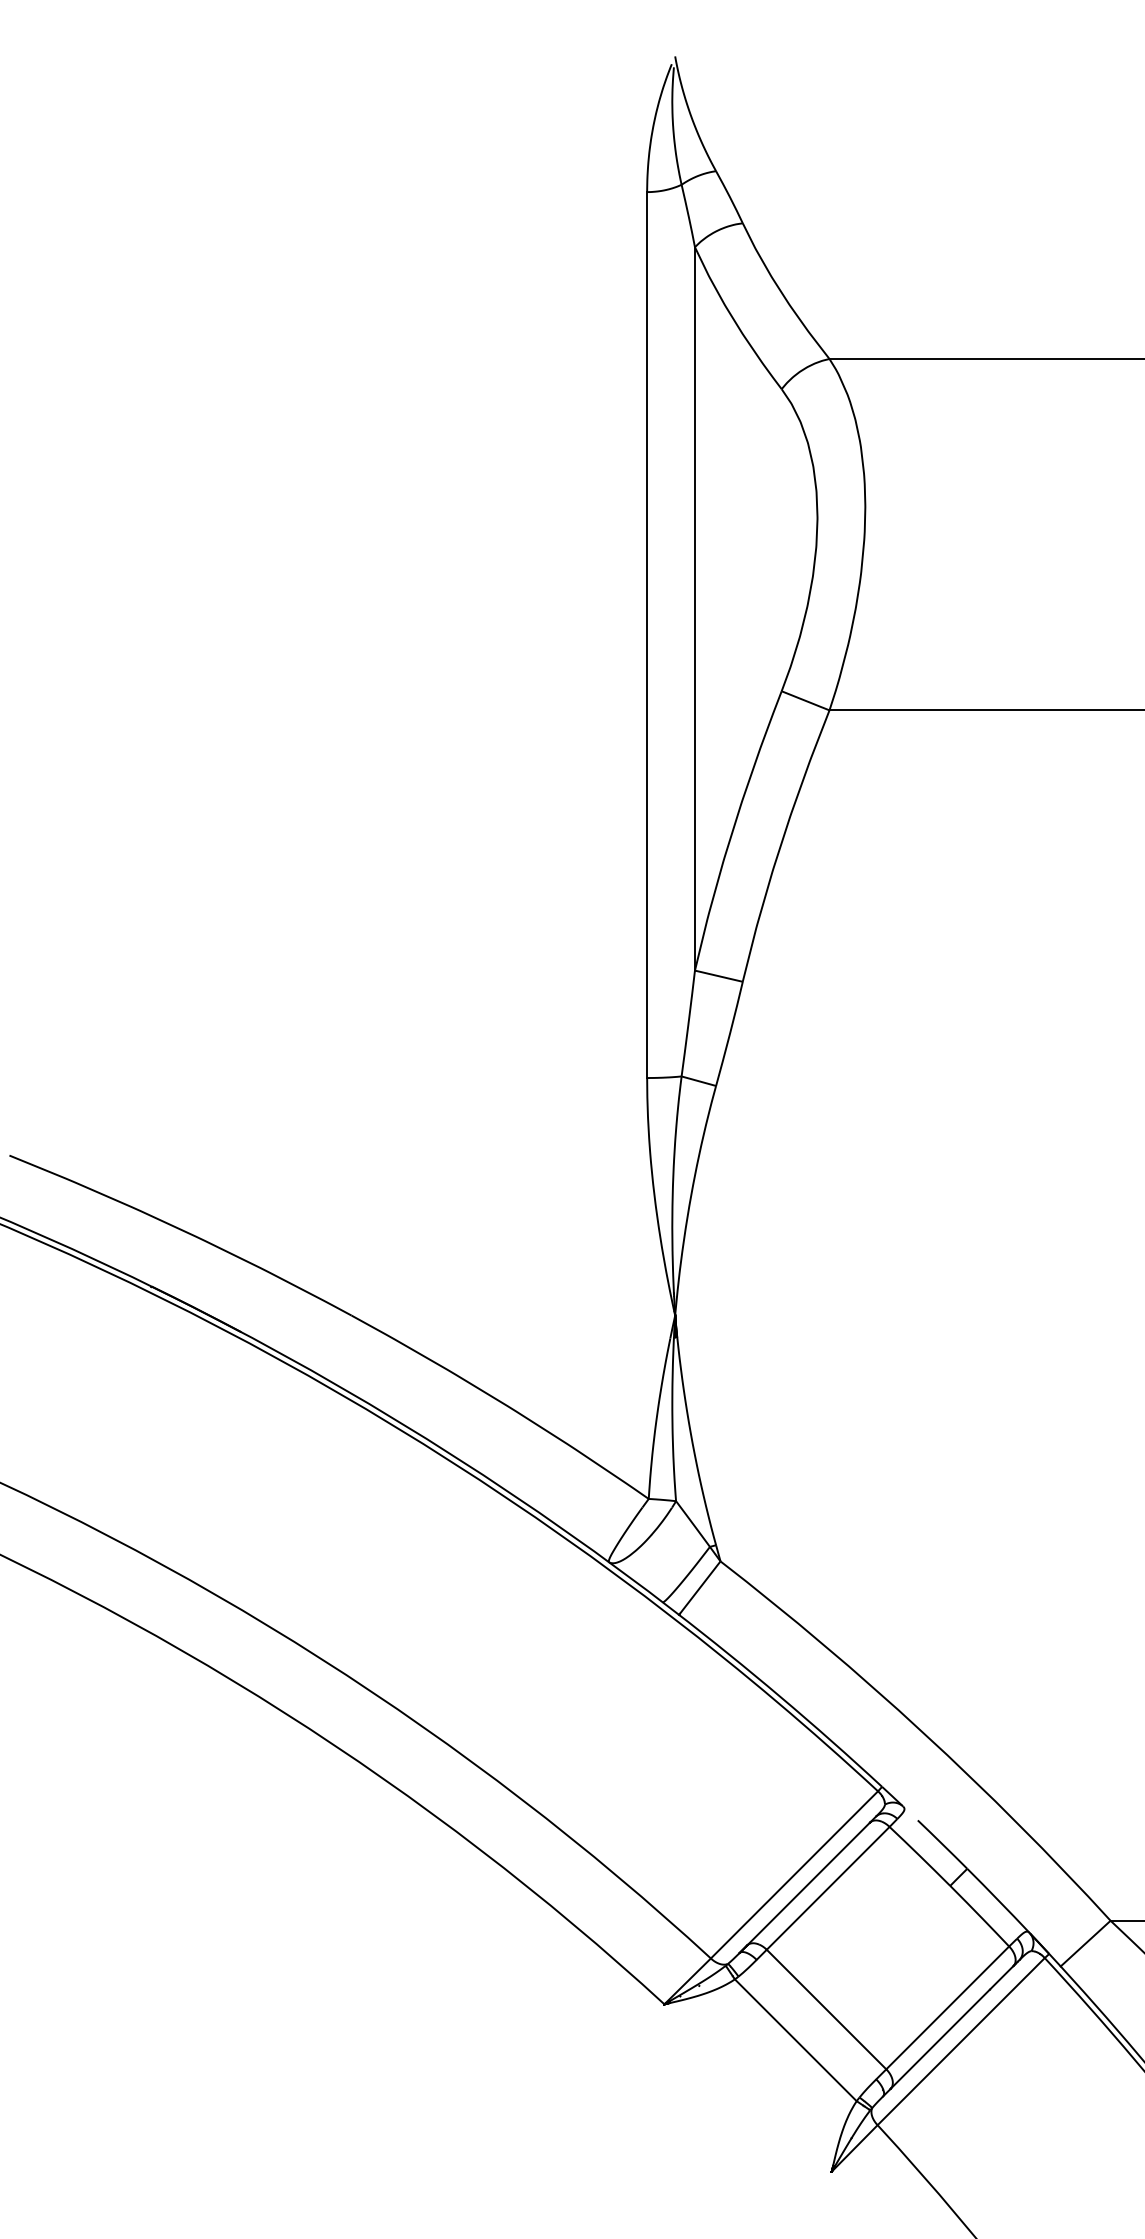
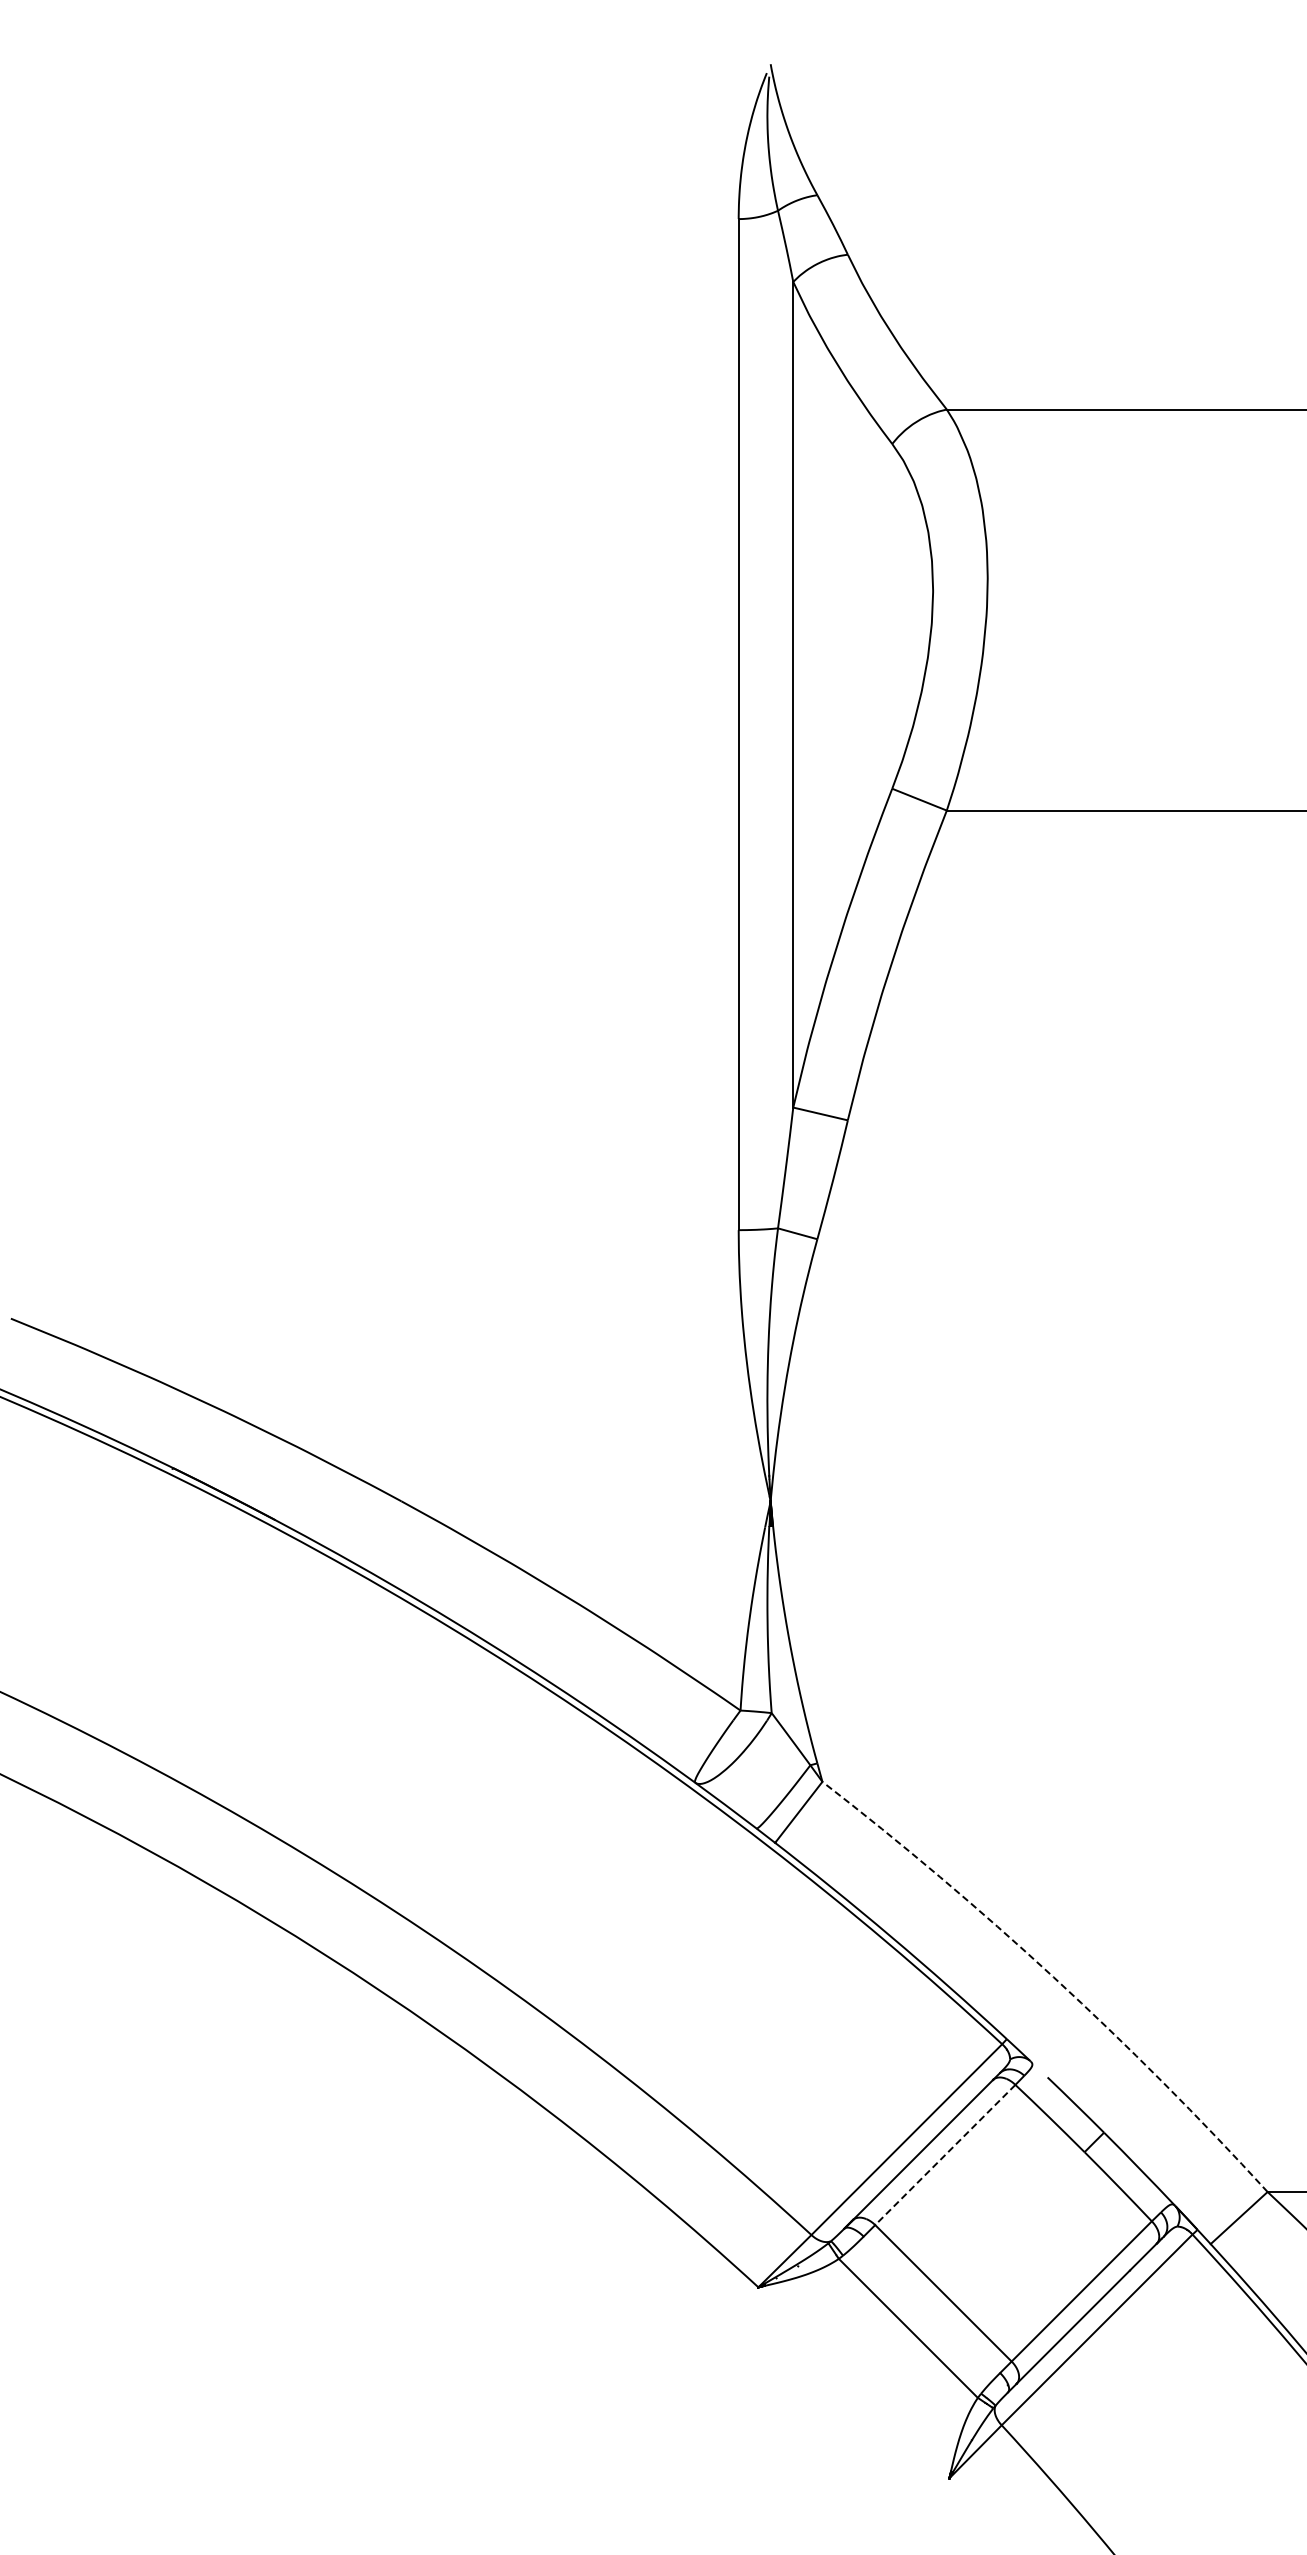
arc: (922, 1732) -> (1053, 1977), solid -> dashed
line: (827, 1888) -> (944, 2155), solid -> dashed

